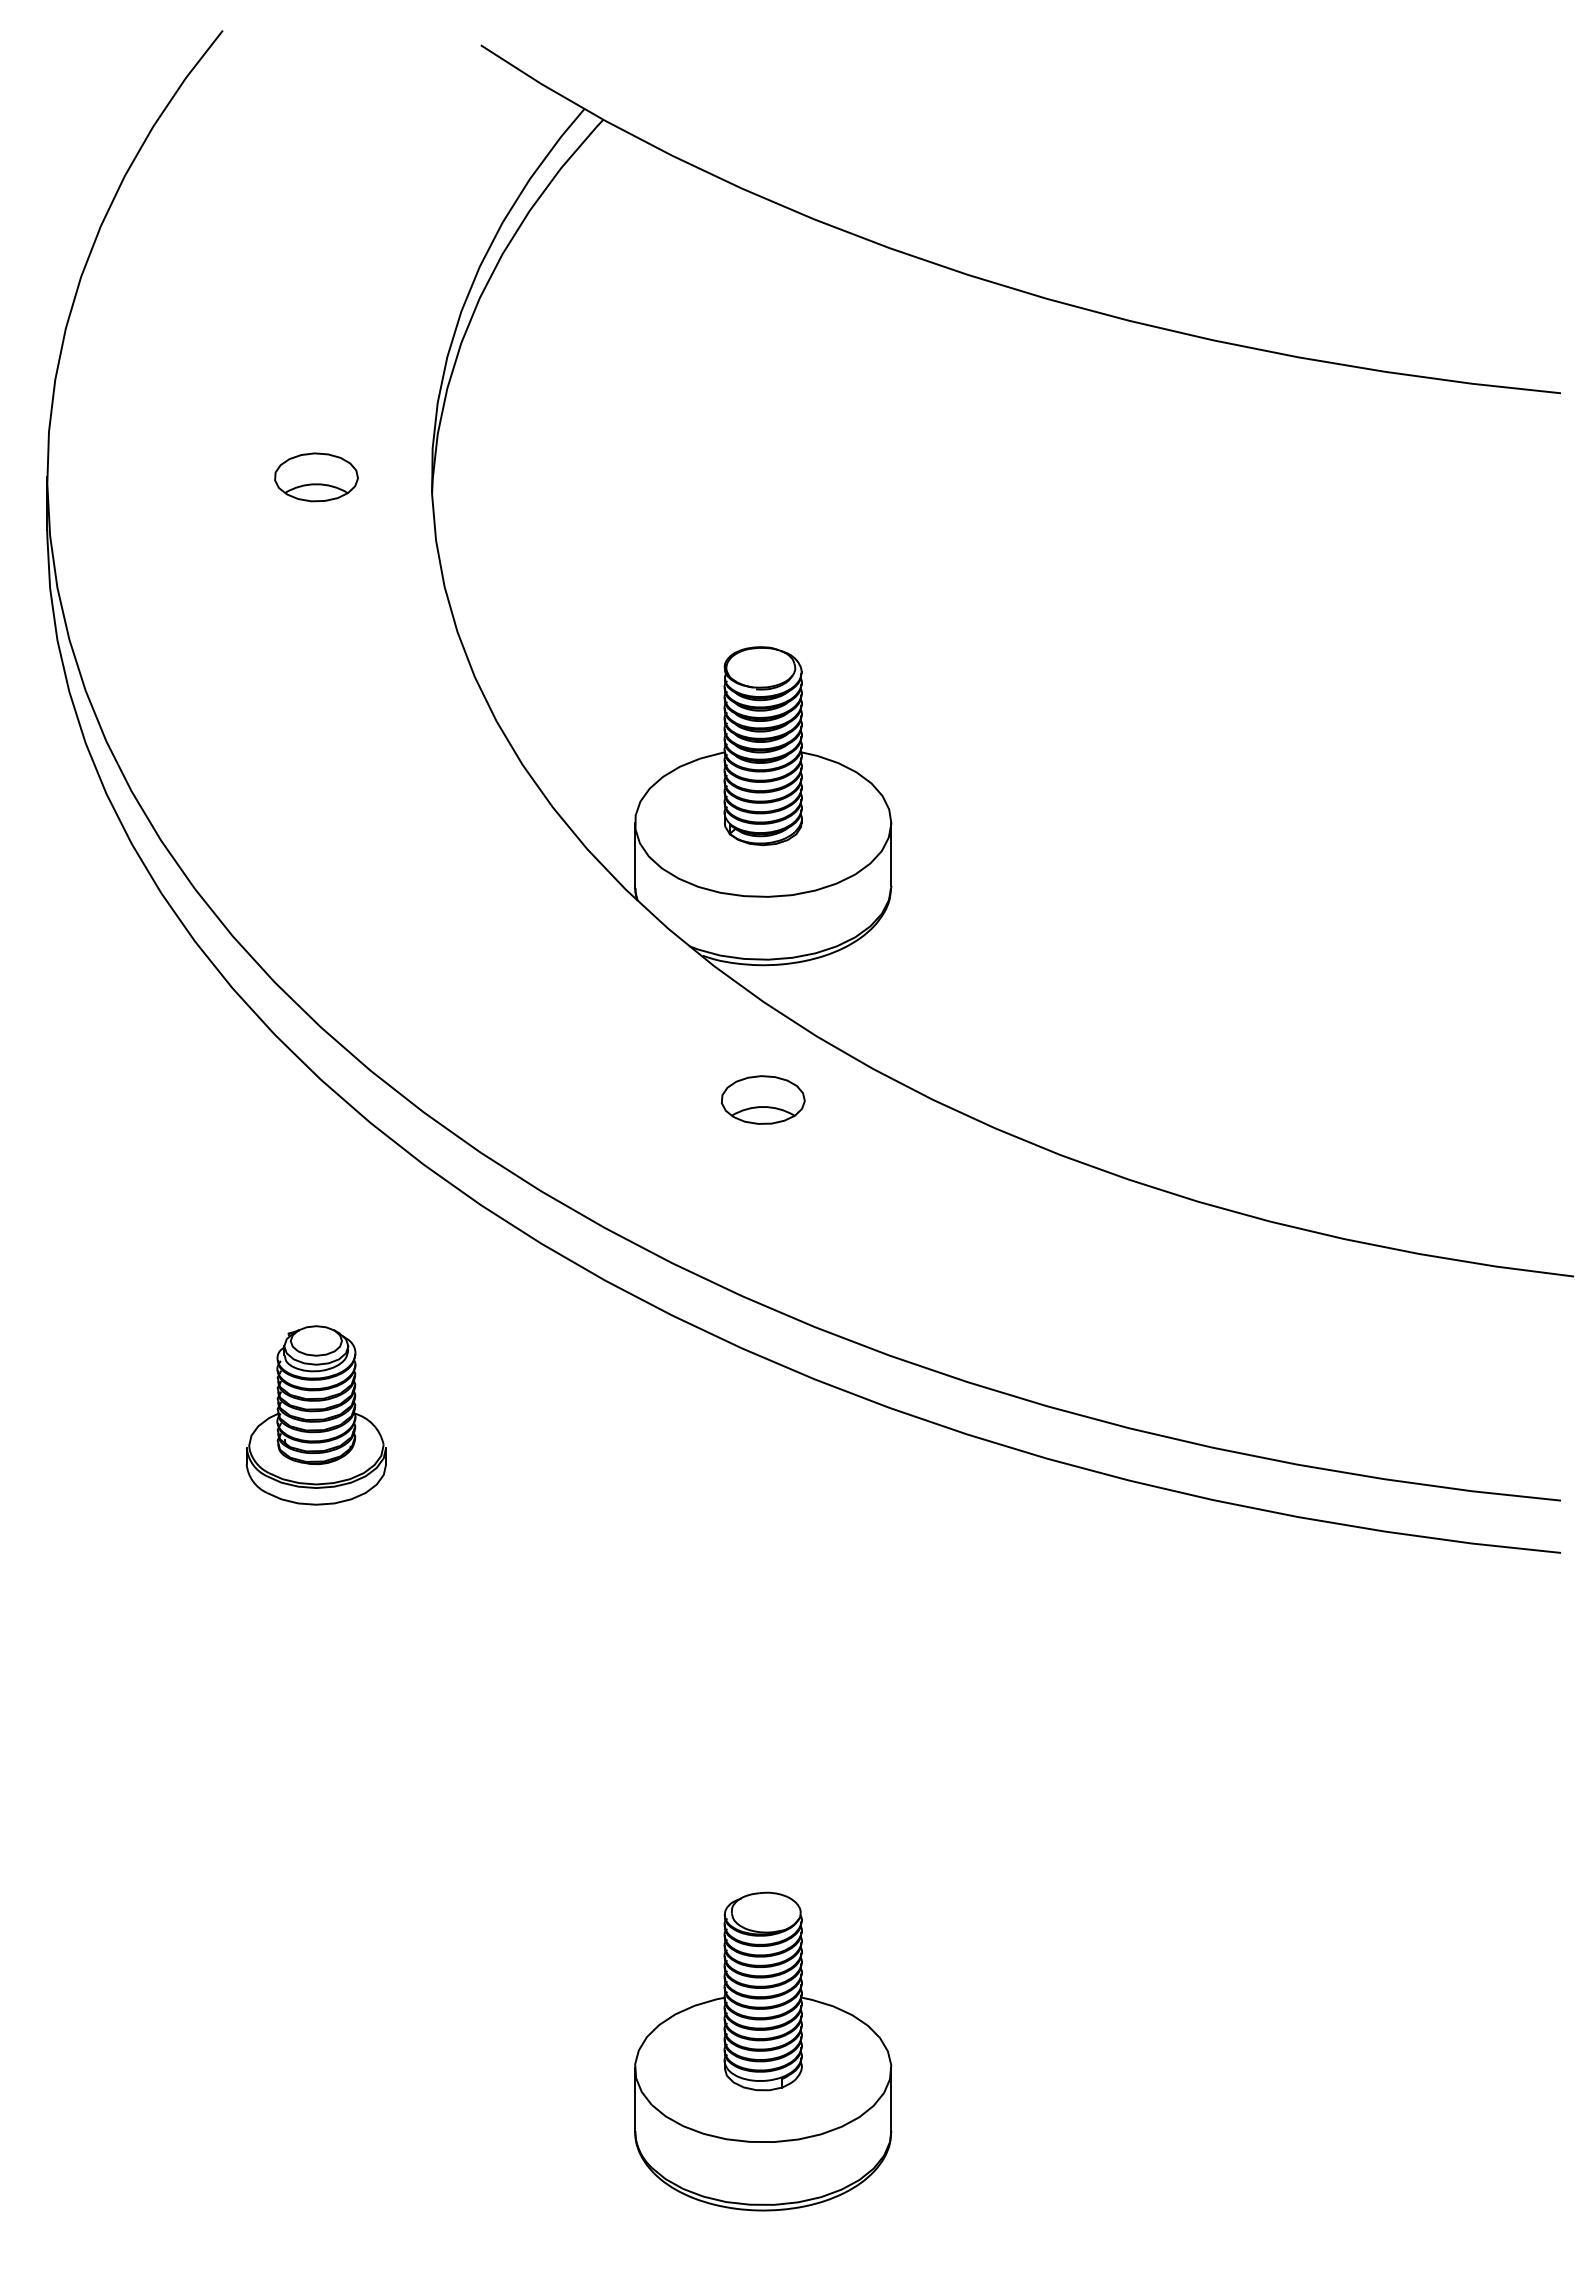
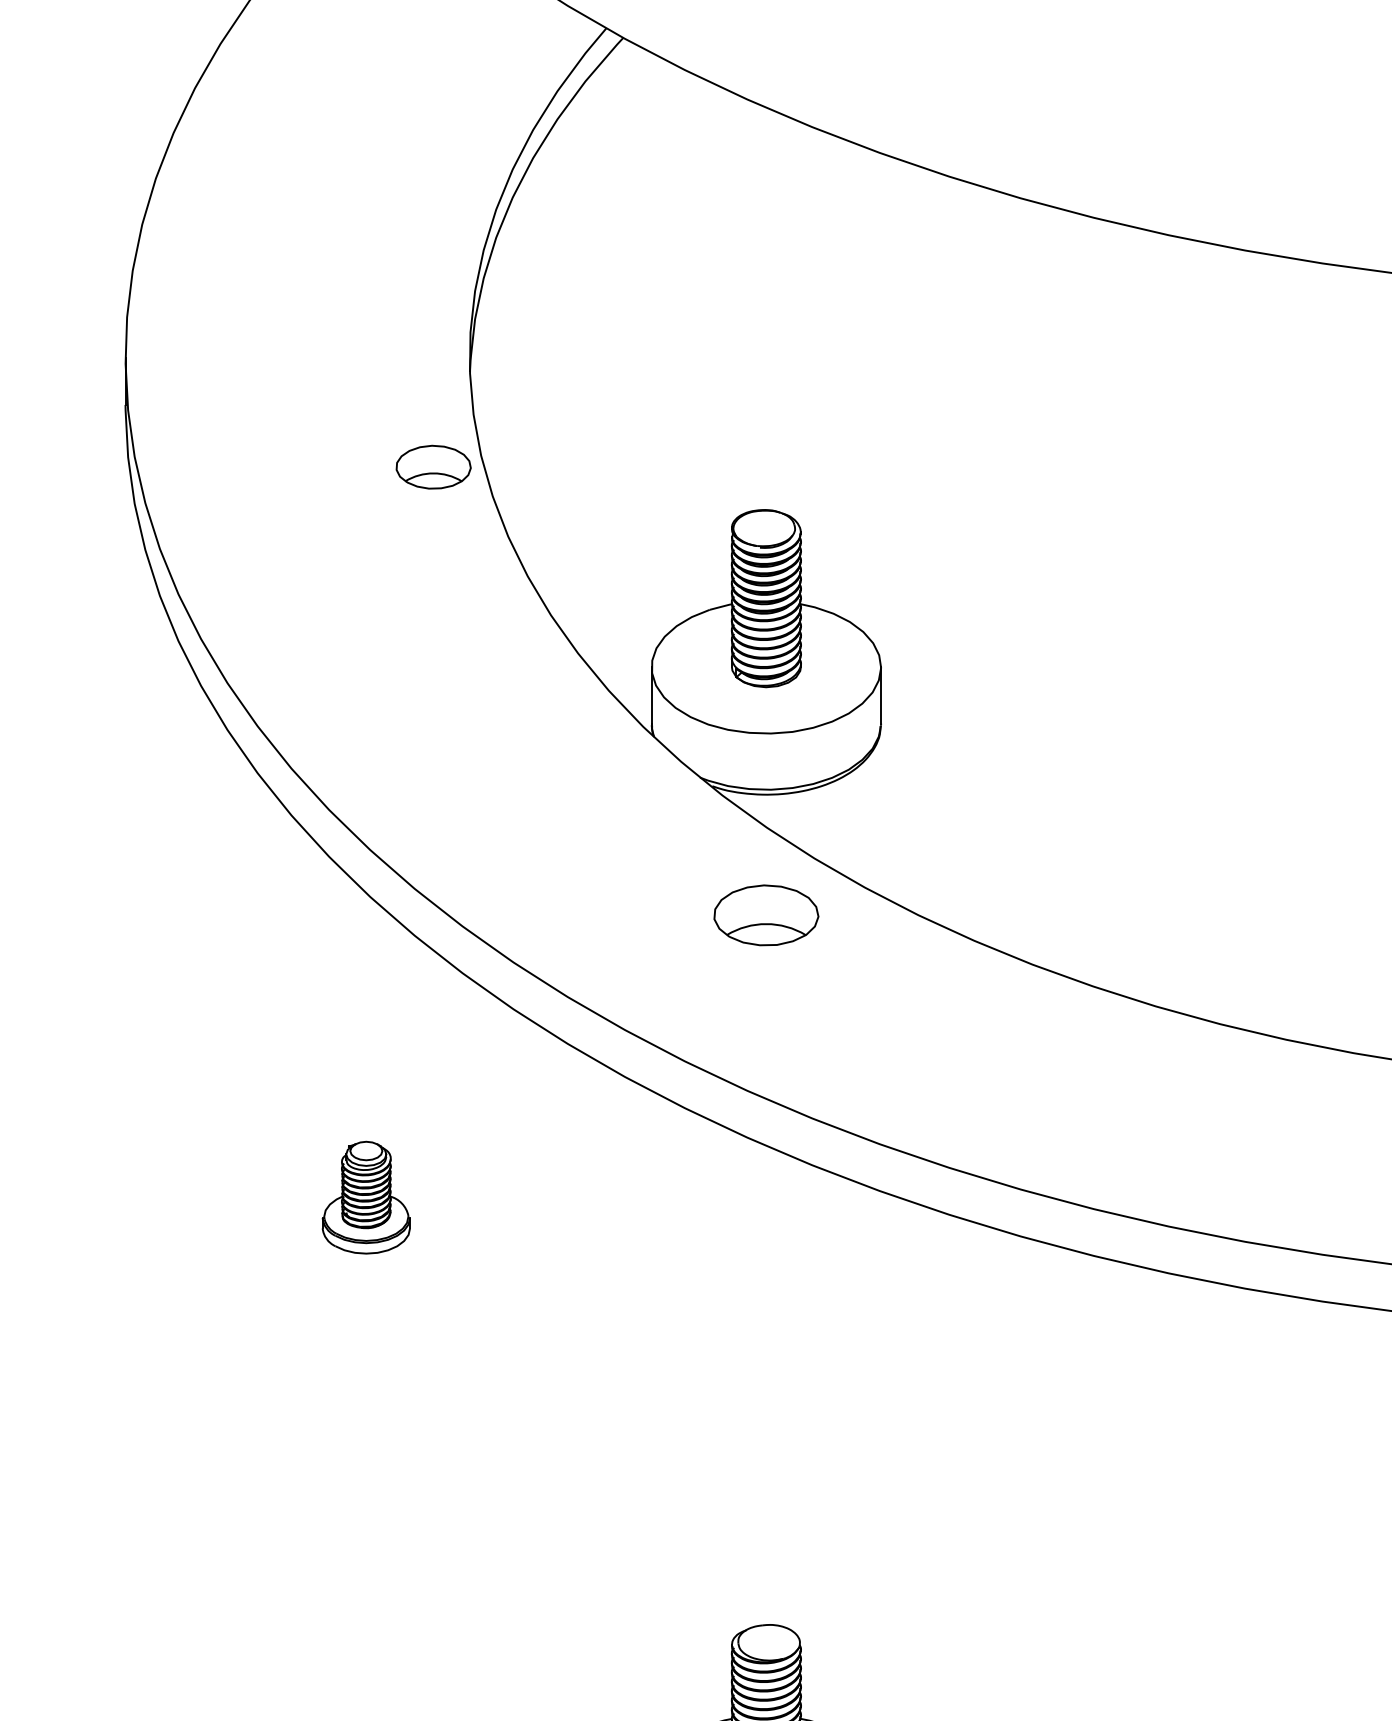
part: (316, 477) -> (433, 467), moved
part: (763, 1099) -> (766, 914), size x1.4
part: (315, 1415) -> (365, 1197), size x0.7

